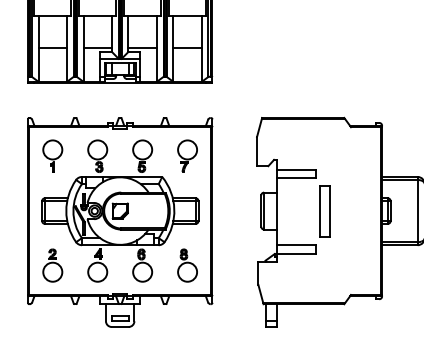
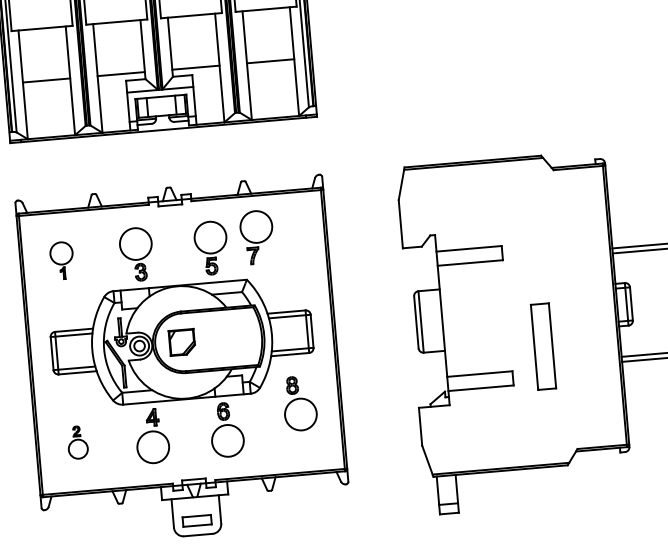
part: (52, 155) -> (61, 259), size x0.7
part: (187, 155) -> (257, 236), moved
part: (324, 211) -> (542, 347), moved
part: (52, 265) -> (77, 442), size x0.6
part: (187, 265) -> (299, 403), moved

